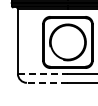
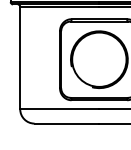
line: (43, 73) -> (60, 108), dashed -> solid
line: (46, 82) -> (65, 123), dashed -> solid

